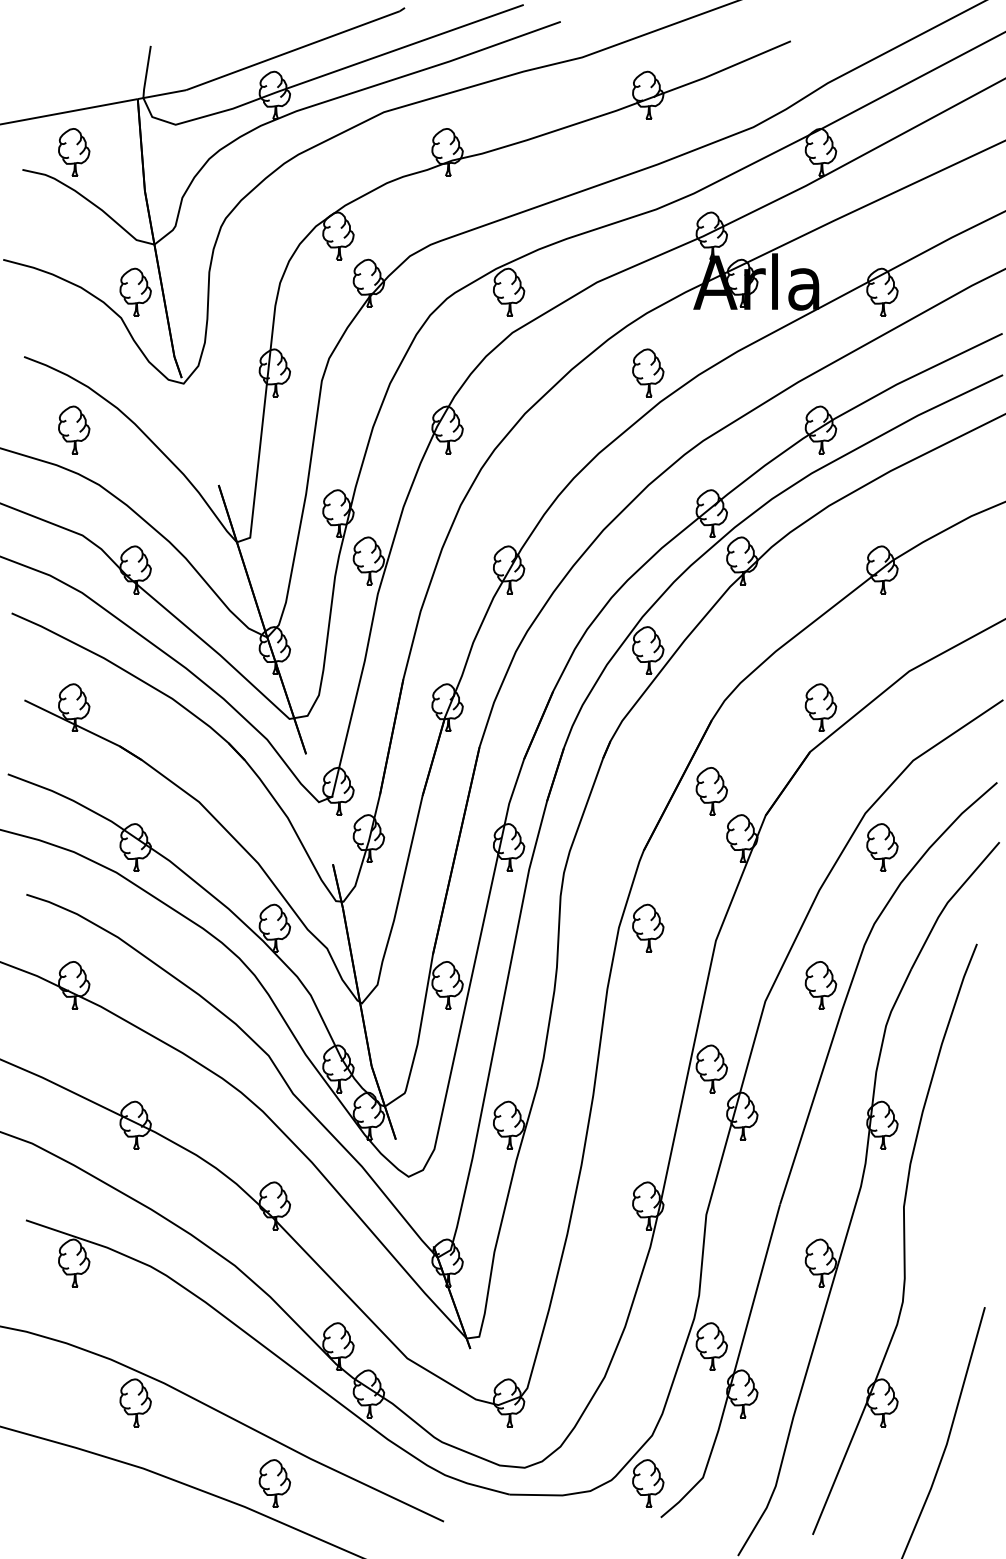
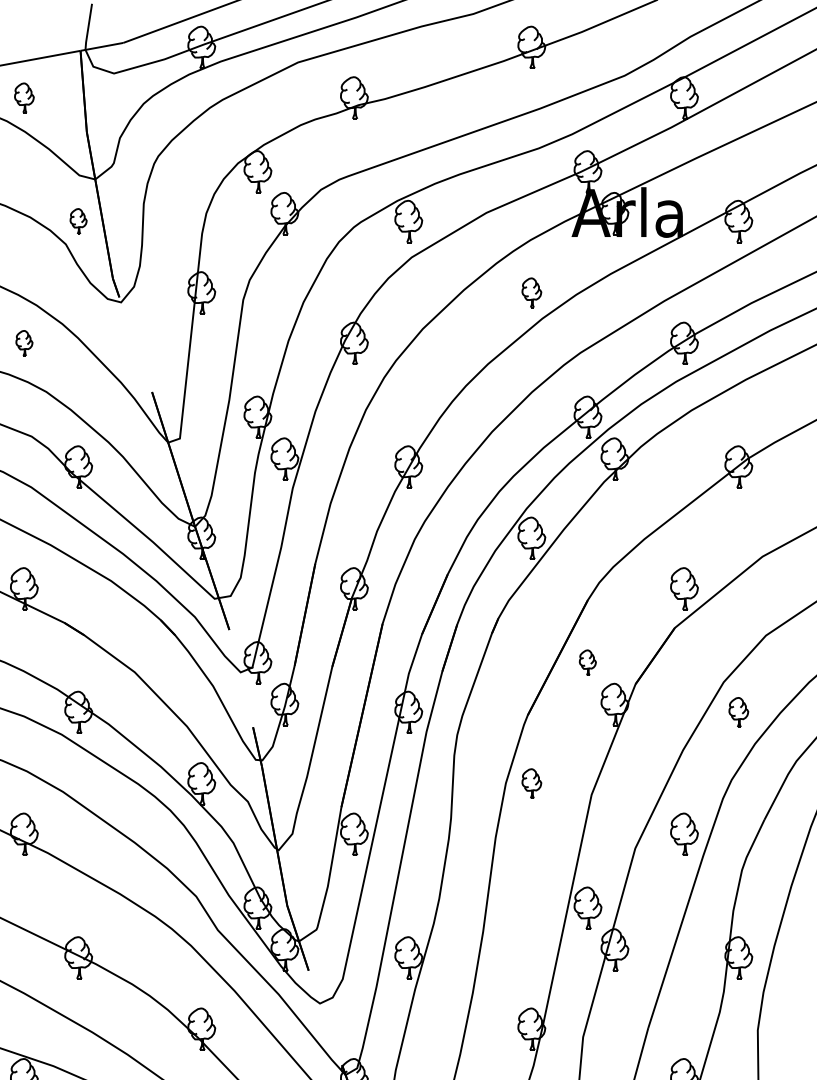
part: (74, 152) -> (24, 98), size x0.7
part: (135, 291) -> (78, 220), size x0.6
part: (648, 372) -> (532, 292), size x0.7
part: (74, 429) -> (24, 342), size x0.6
part: (711, 791) -> (587, 662), size x0.6
part: (882, 847) -> (738, 712), size x0.7
part: (648, 927) -> (532, 783), size x0.7

